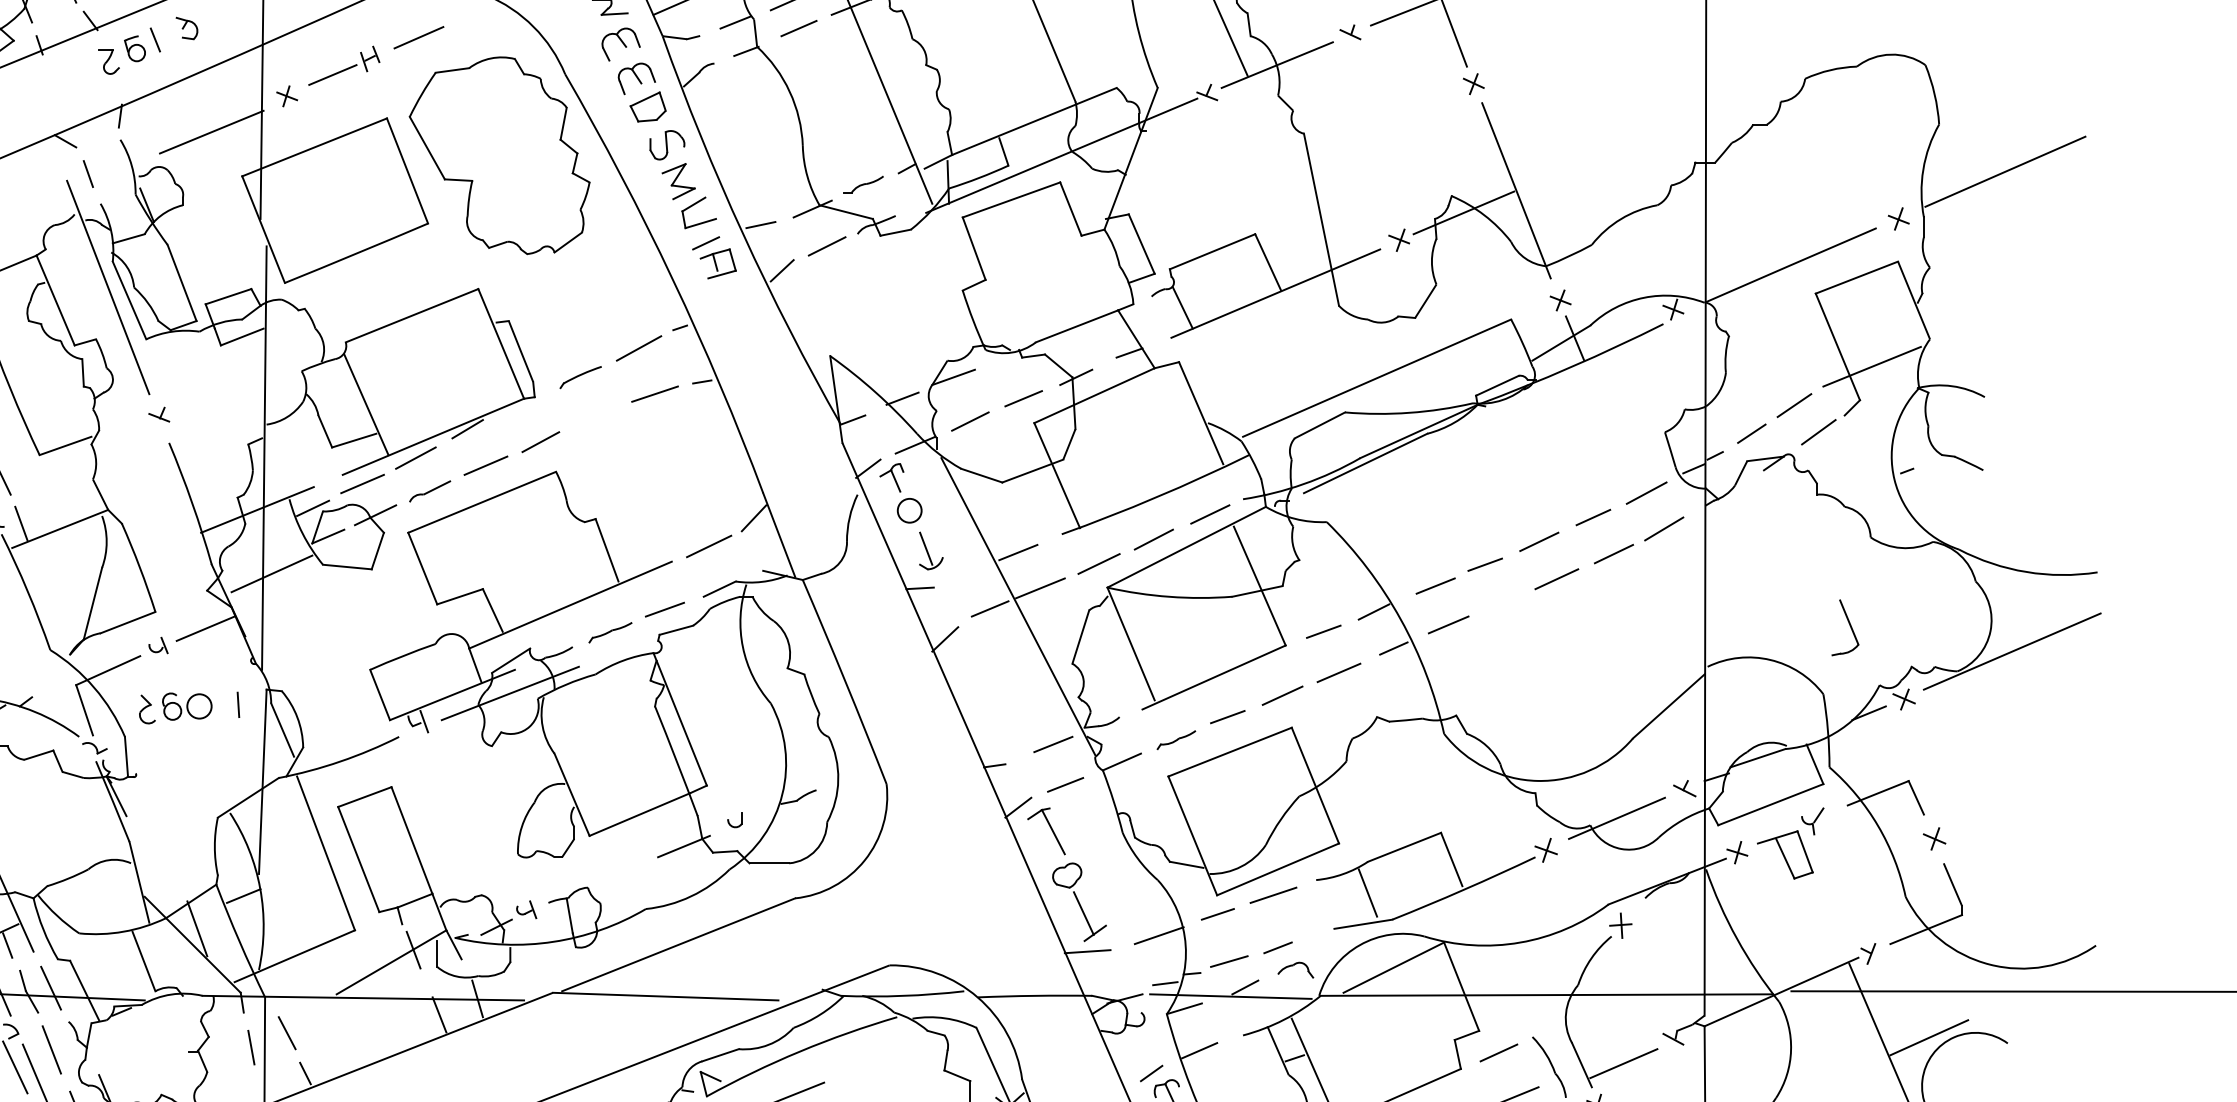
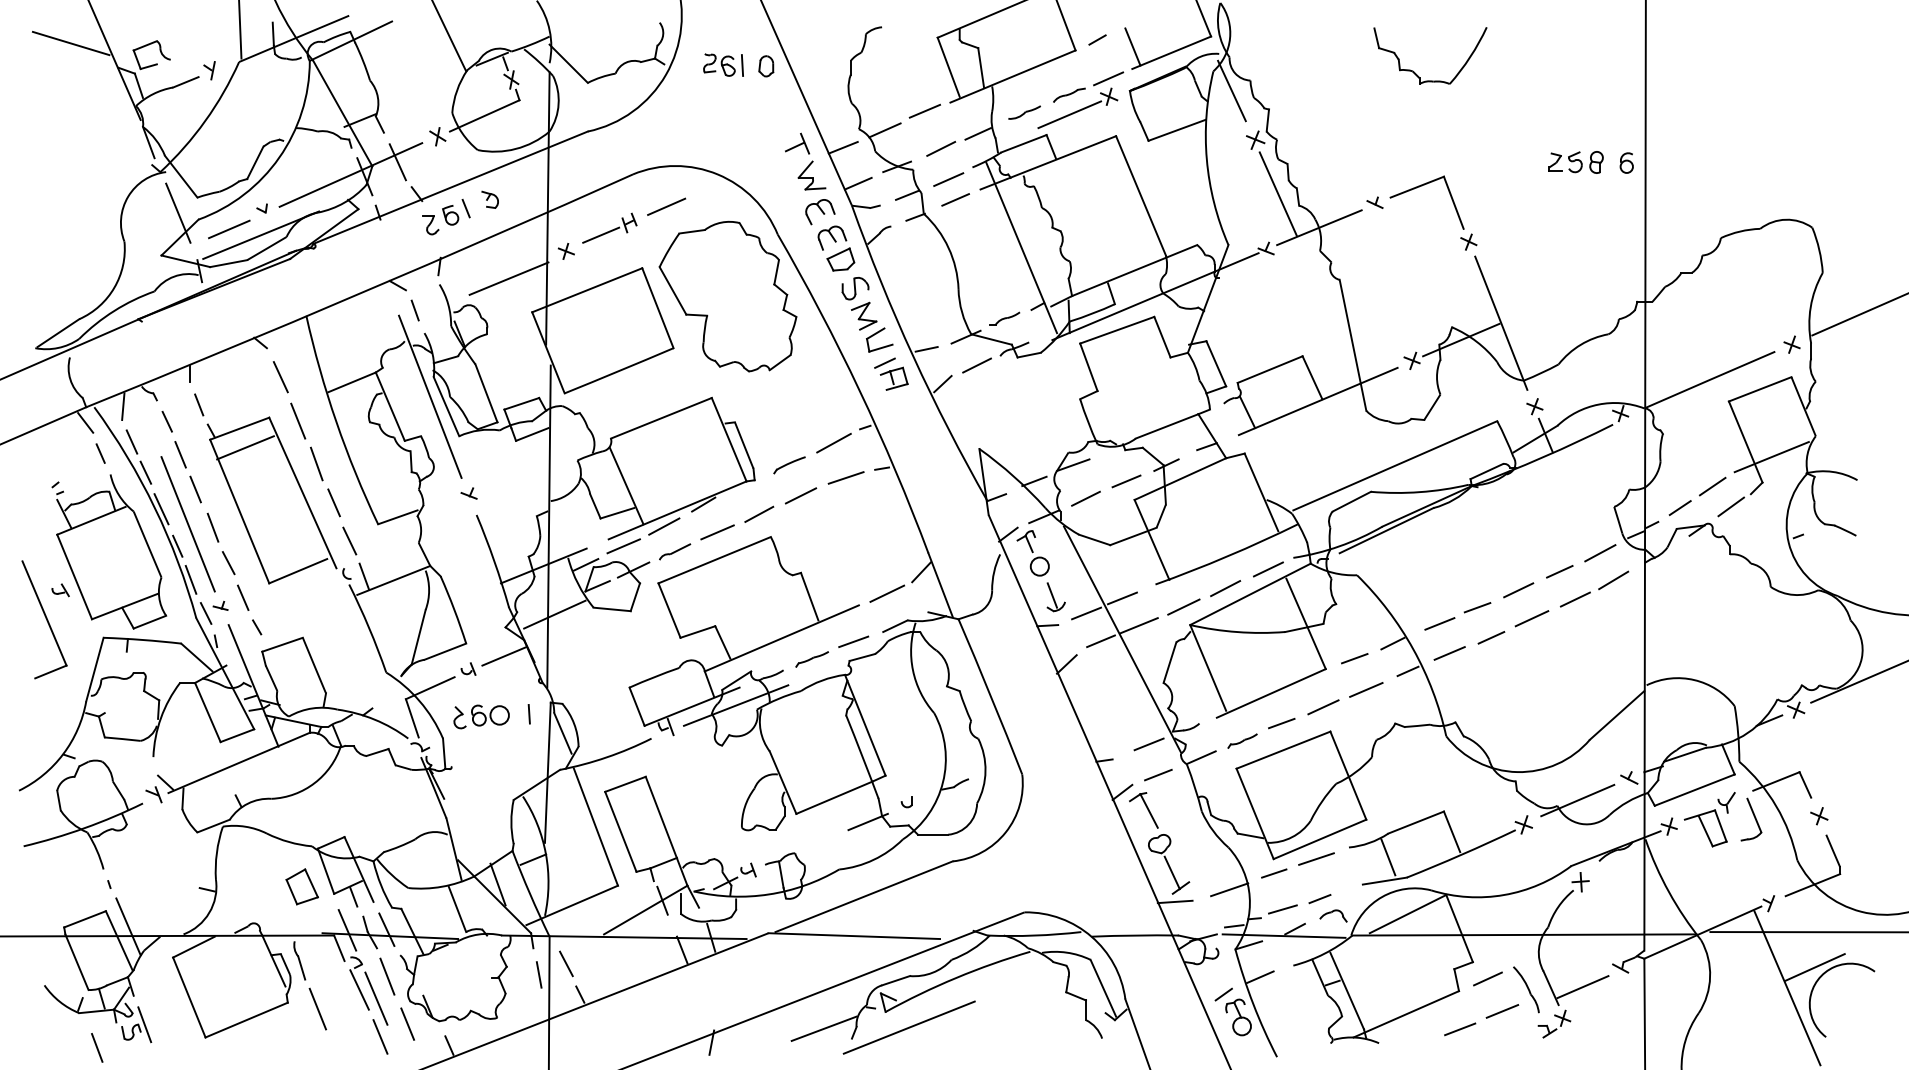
line: (594, 417) -> (800, 495), added
line: (971, 572) -> (1086, 613), added
line: (1503, 603) -> (1491, 637), added
part: (1845, 627) -> (1751, 819), moved

